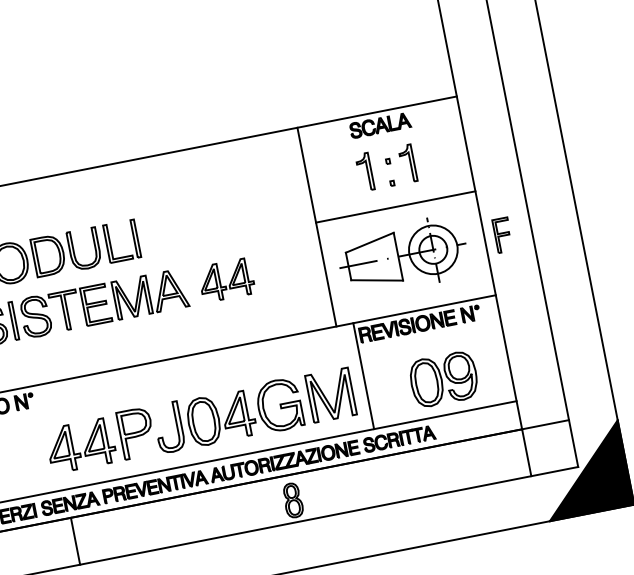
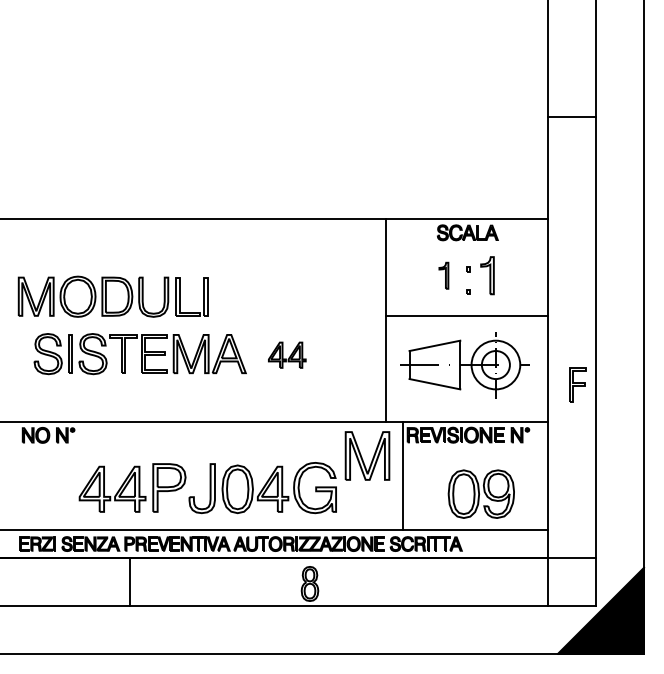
part: (364, 172) -> (443, 275), size x0.7
part: (502, 234) -> (577, 384), moved
part: (226, 280) -> (287, 355), size x0.7
part: (330, 394) -> (367, 455), moved
line: (75, 541) -> (129, 582), moved

